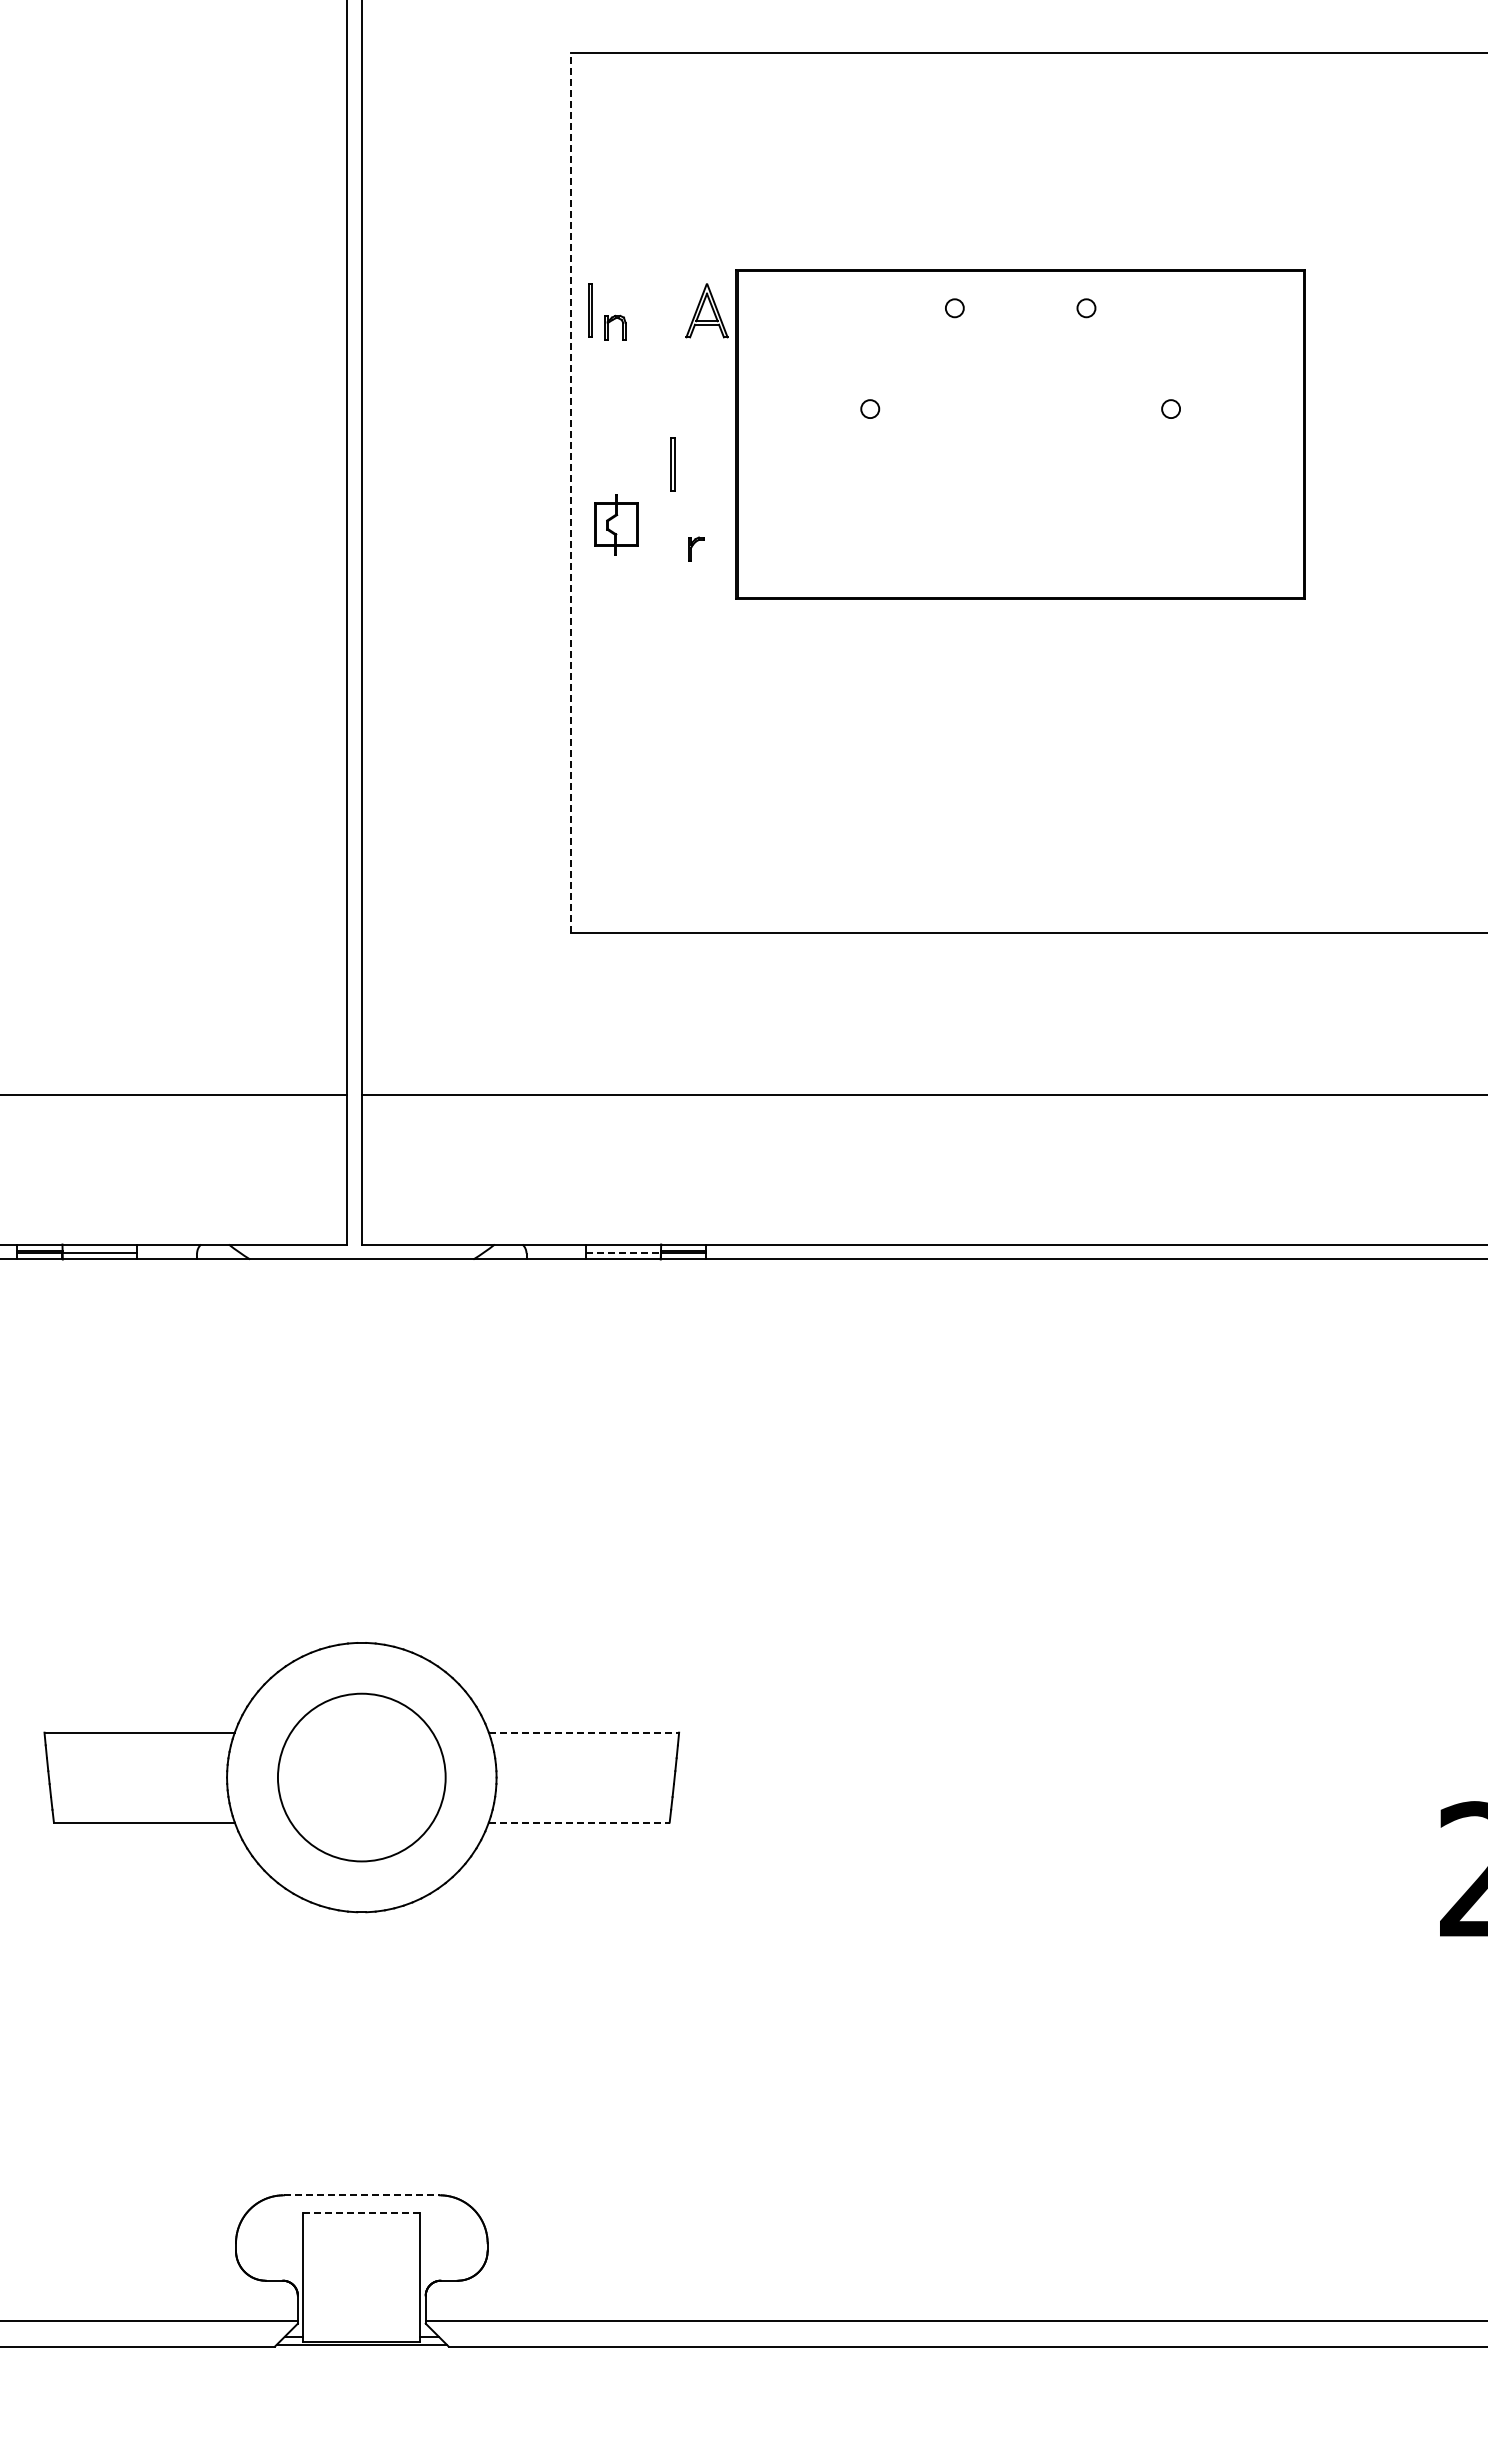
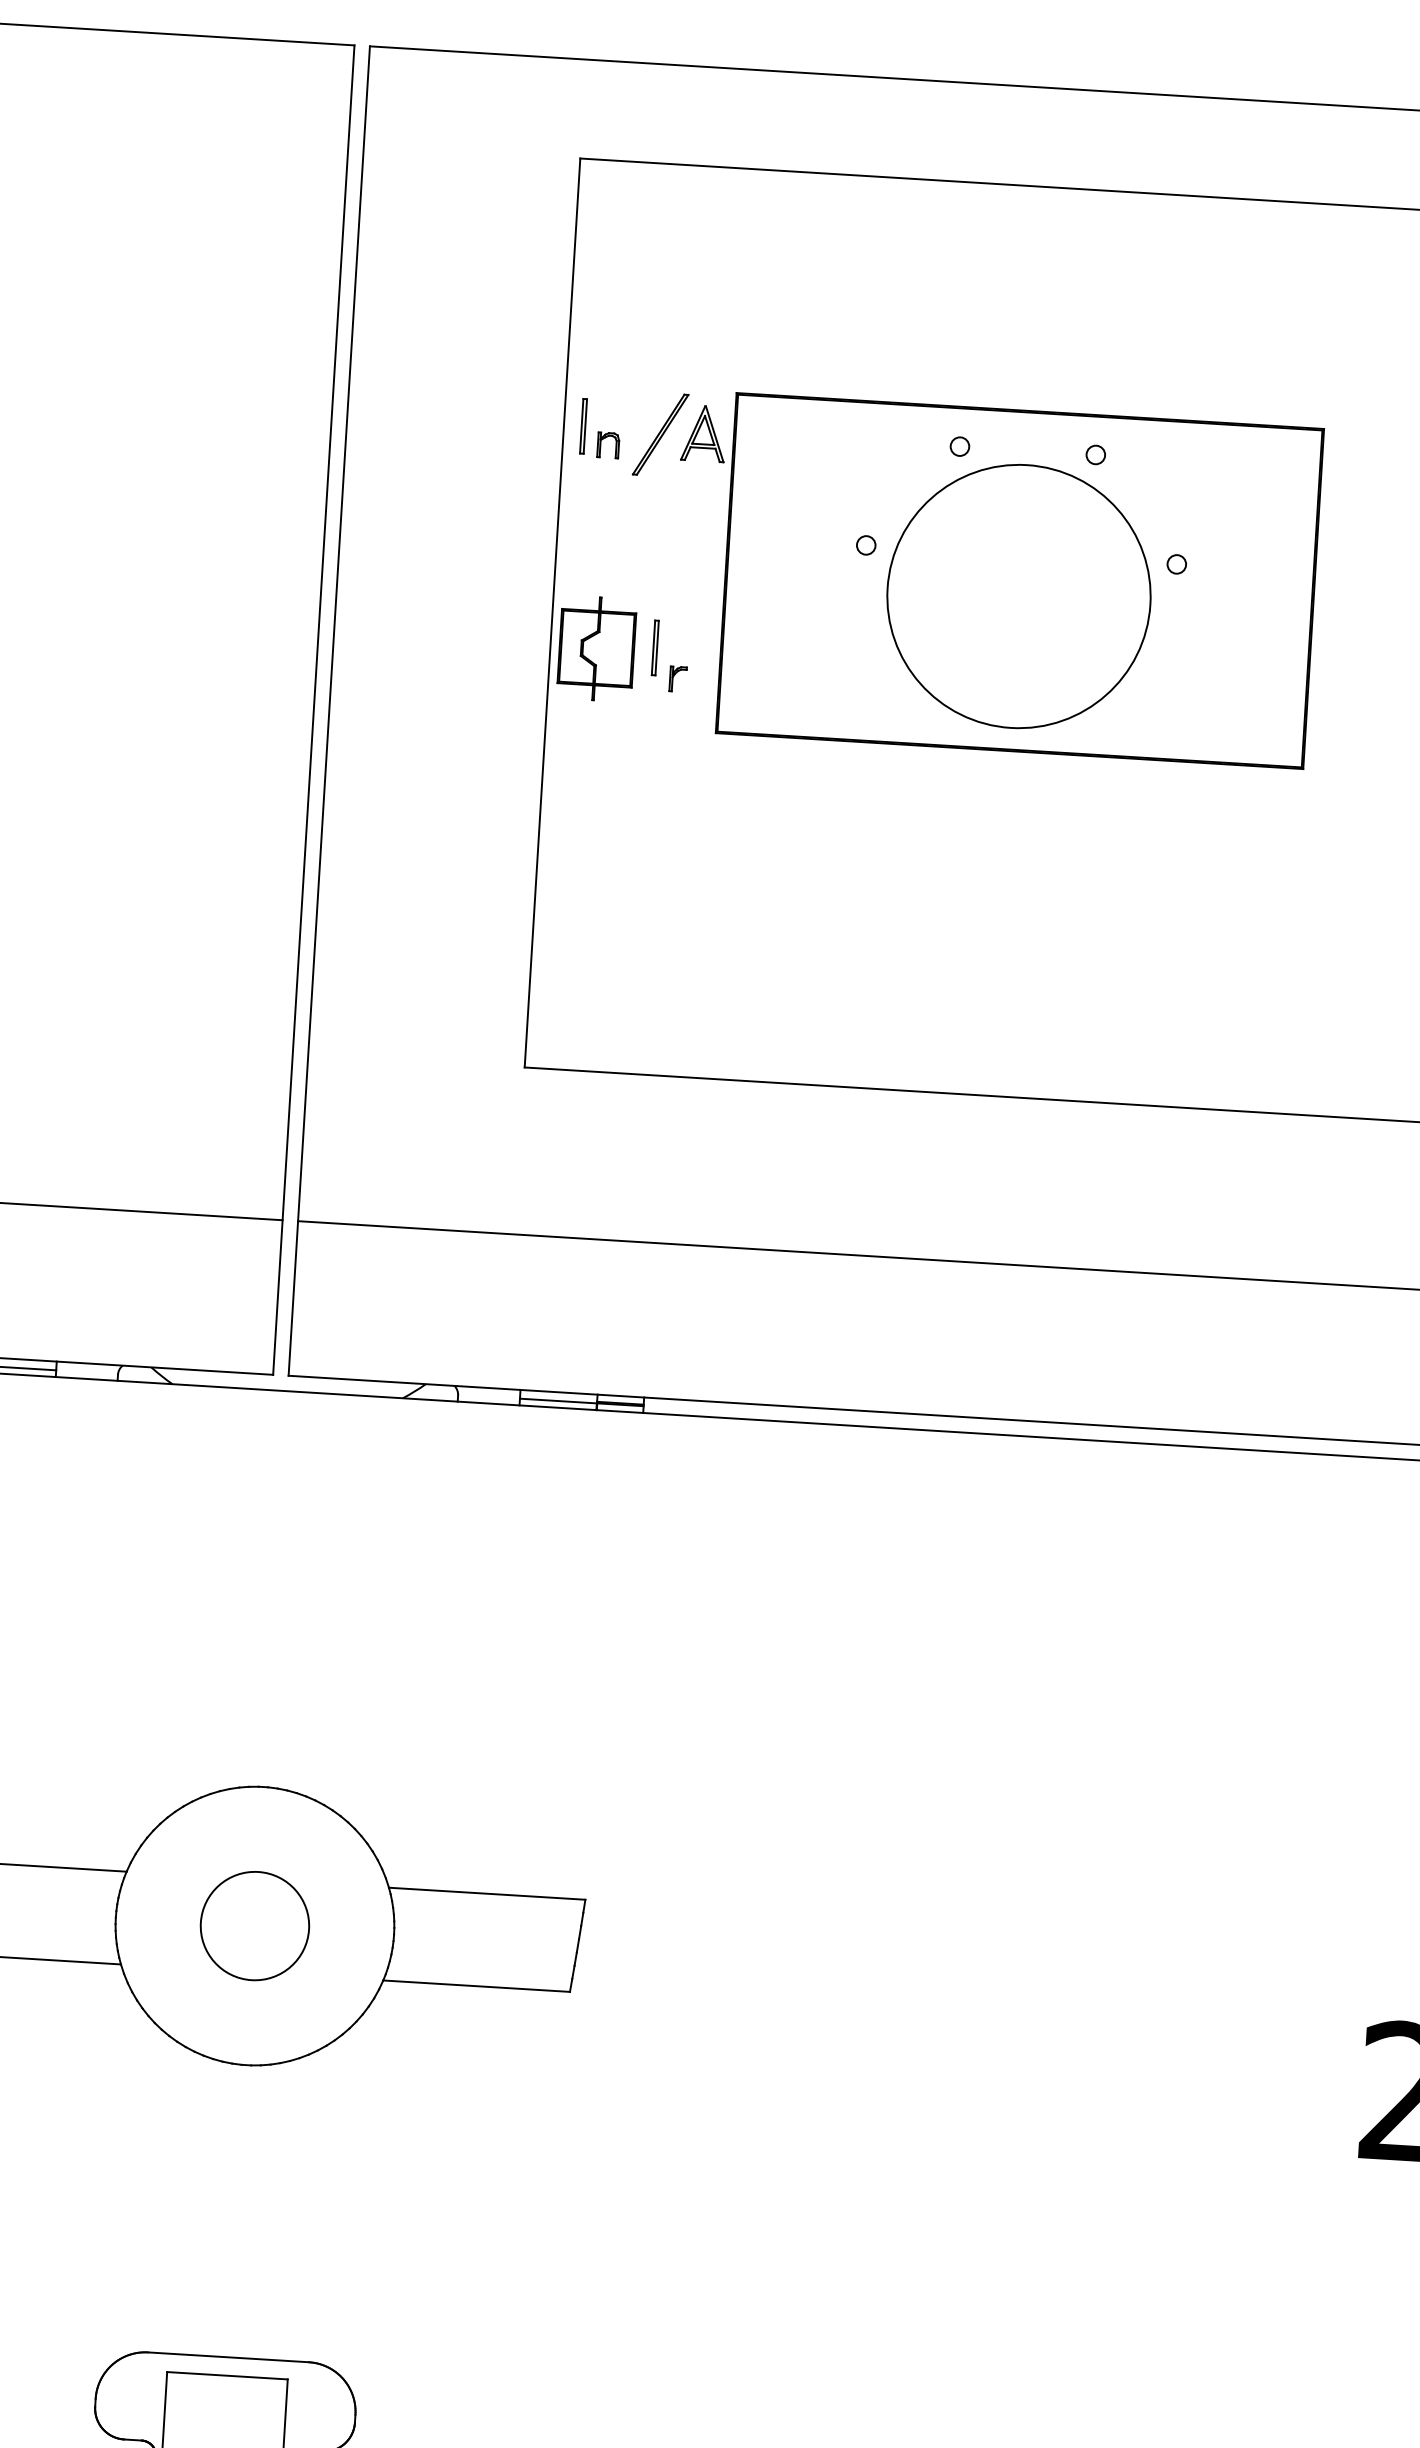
part: (664, 314) -> (659, 434), added
circle: (1020, 449) -> (1018, 596), added
part: (672, 464) -> (655, 647), moved
line: (571, 492) -> (552, 612), dashed -> solid
part: (615, 524) -> (595, 648), size x1.67
line: (624, 1252) -> (559, 1400), dashed -> solid
line: (584, 1732) -> (487, 1893), dashed -> solid
circle: (361, 1777) -> (254, 1925), size x0.62
line: (579, 1822) -> (476, 1986), dashed -> solid
line: (361, 2195) -> (228, 2357), dashed -> solid
line: (362, 2213) -> (228, 2376), dashed -> solid

